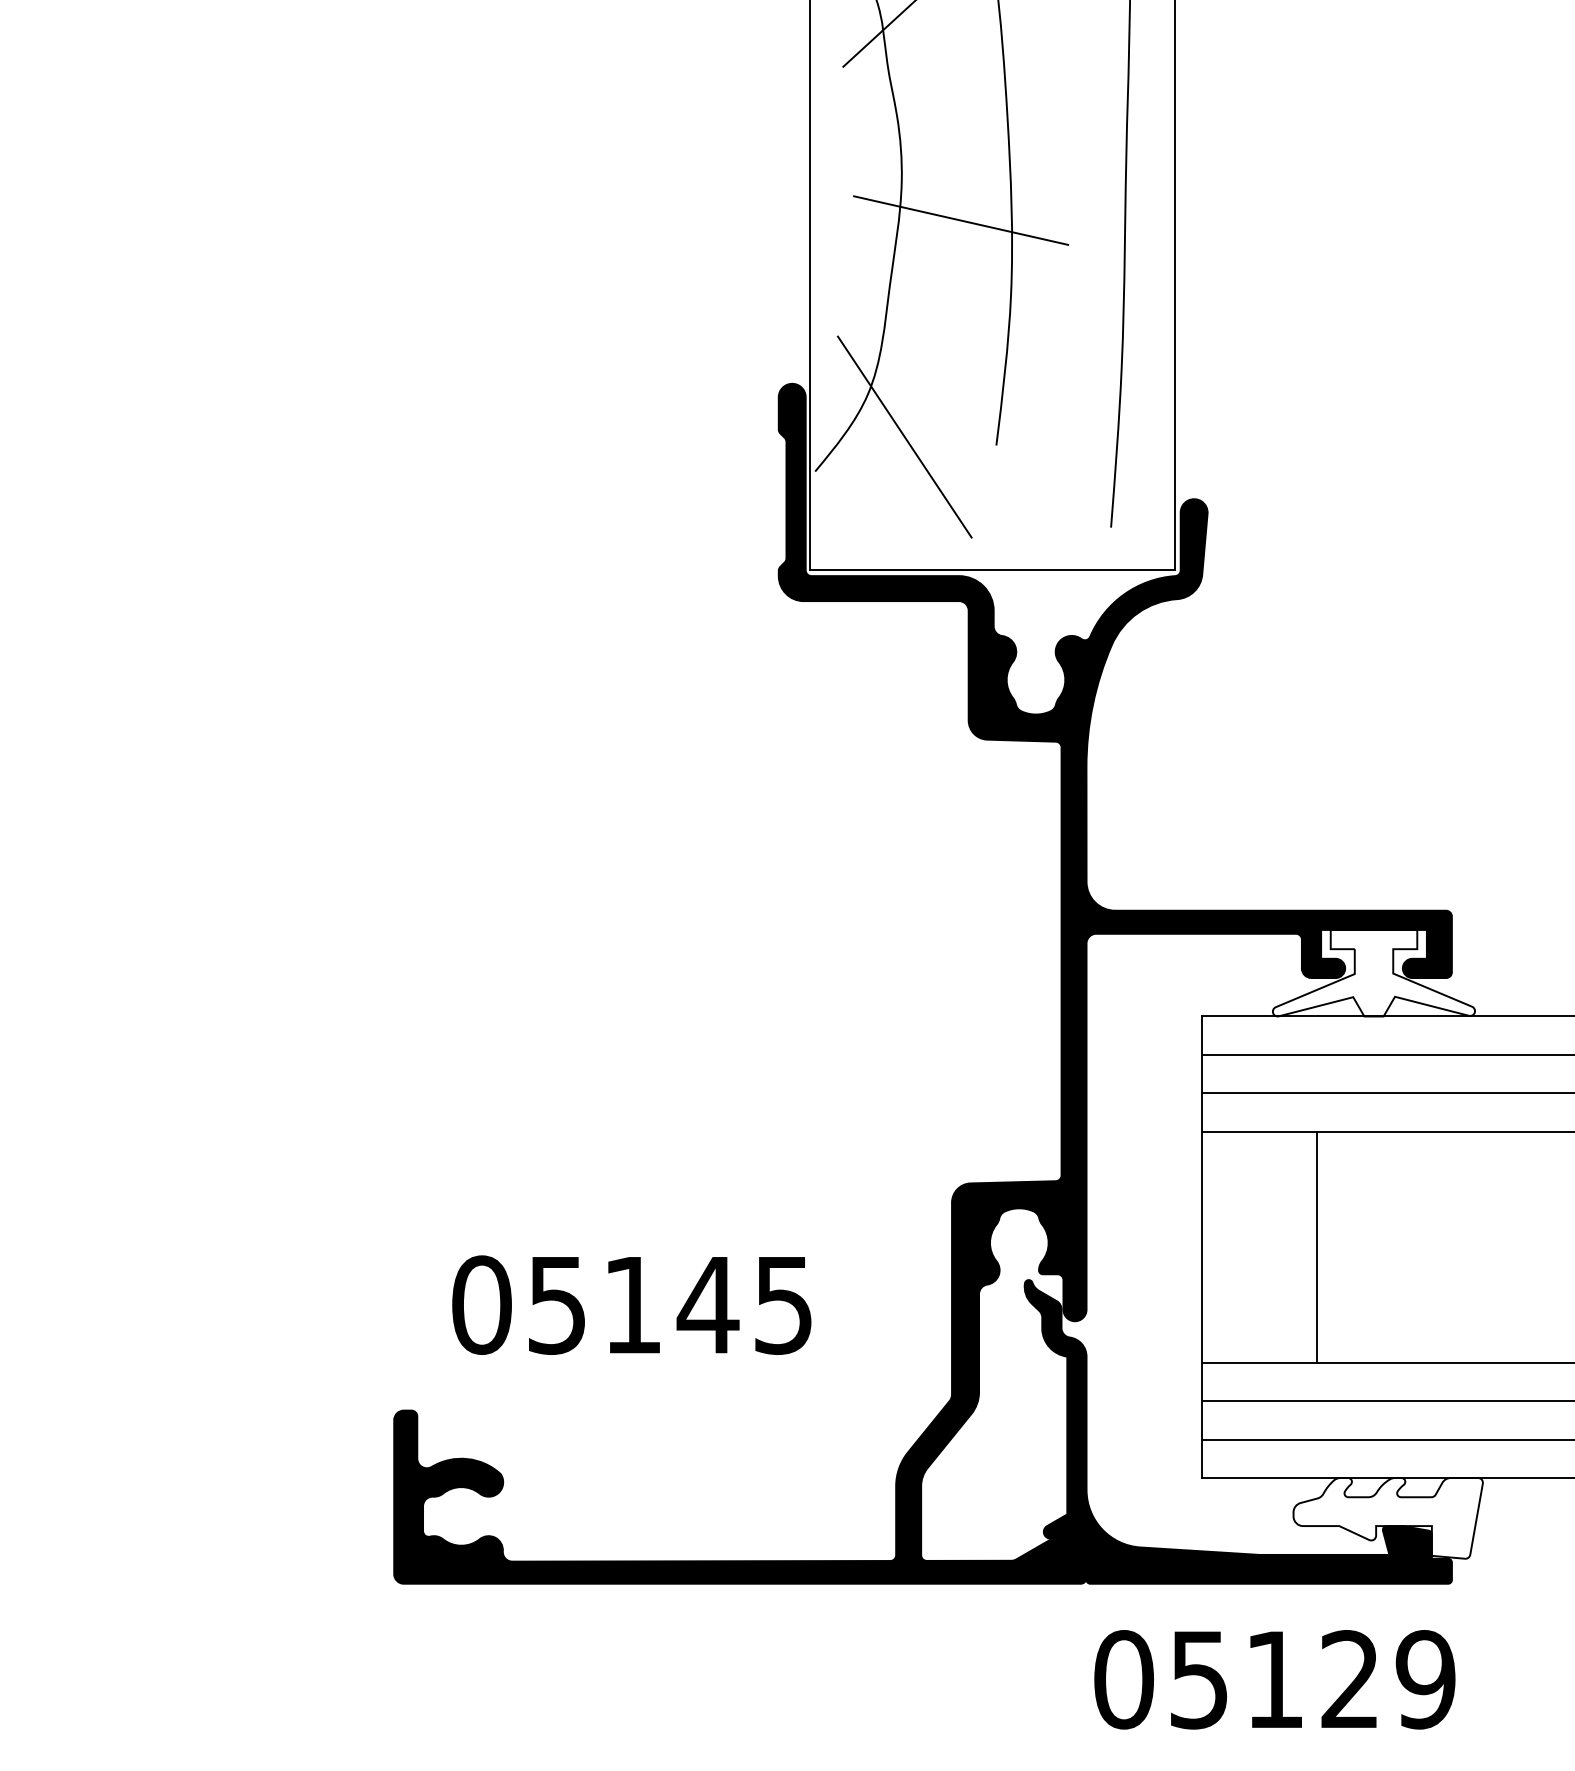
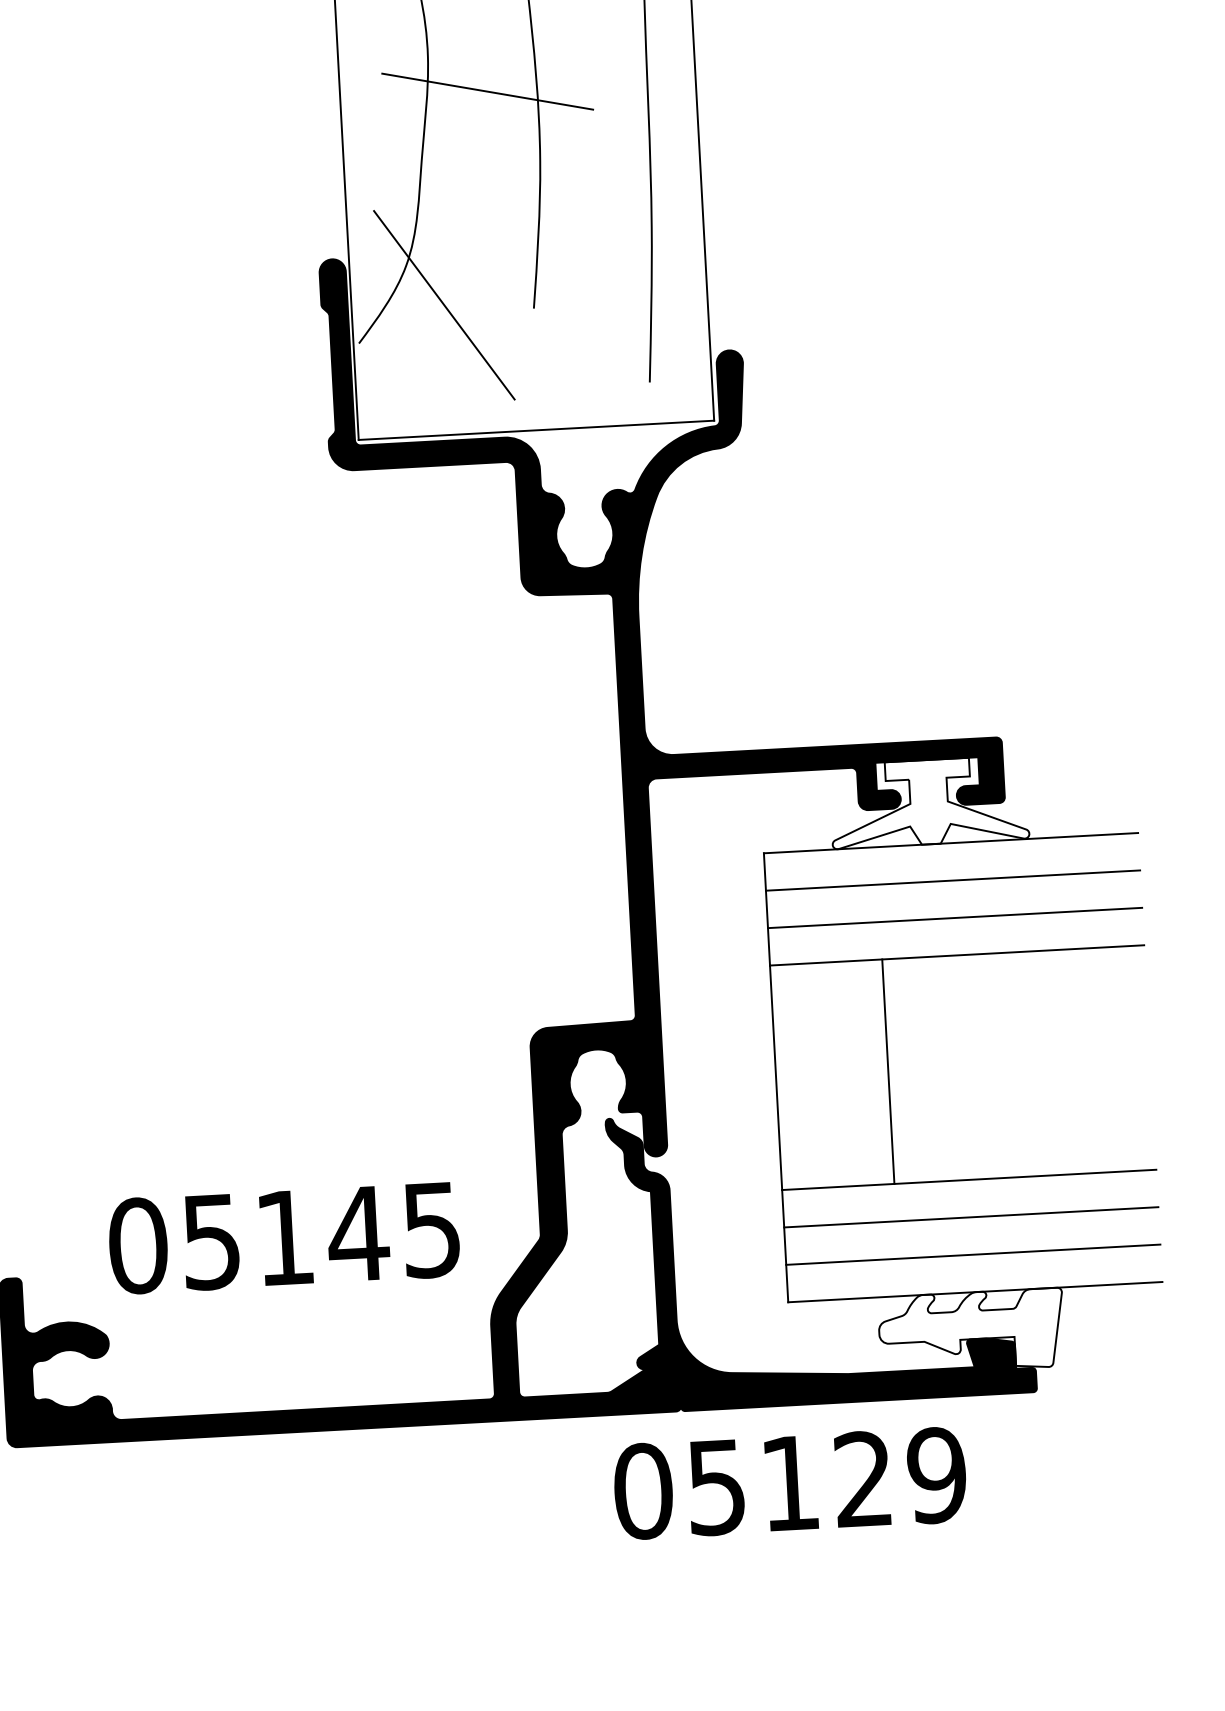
text: (631, 1304) -> (283, 1237), moved
text: (1274, 1679) -> (789, 1483), moved

